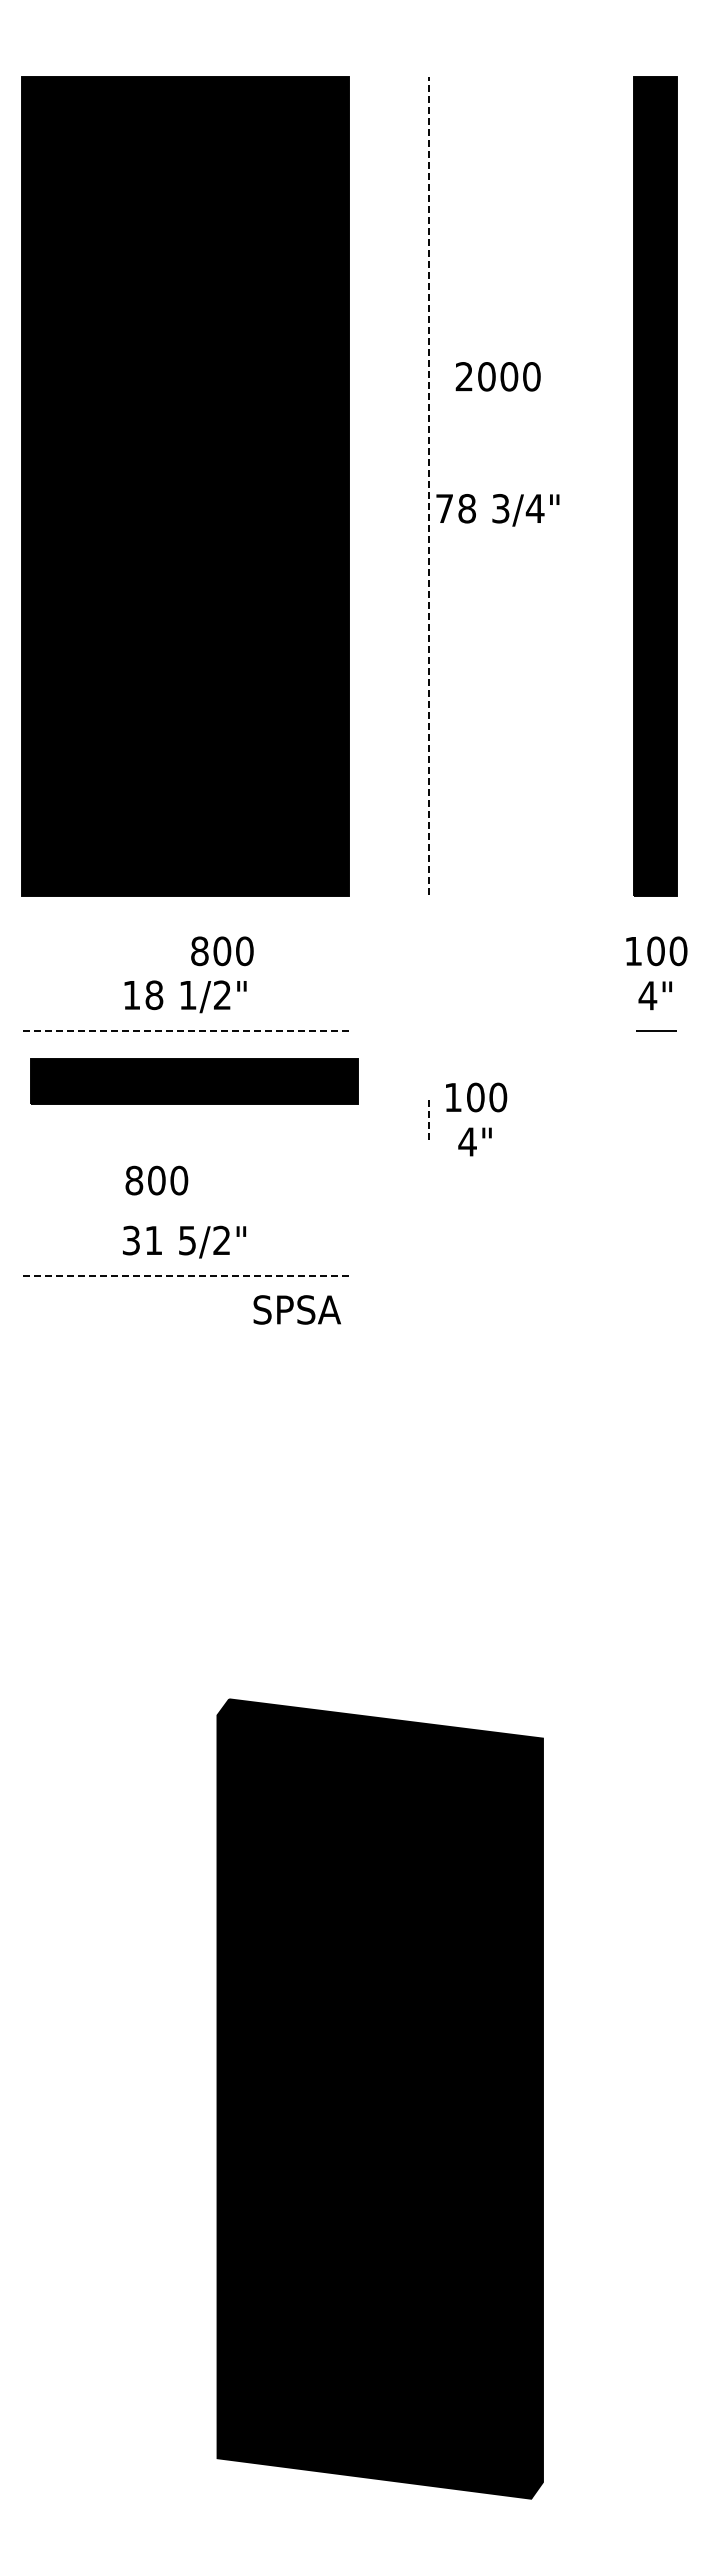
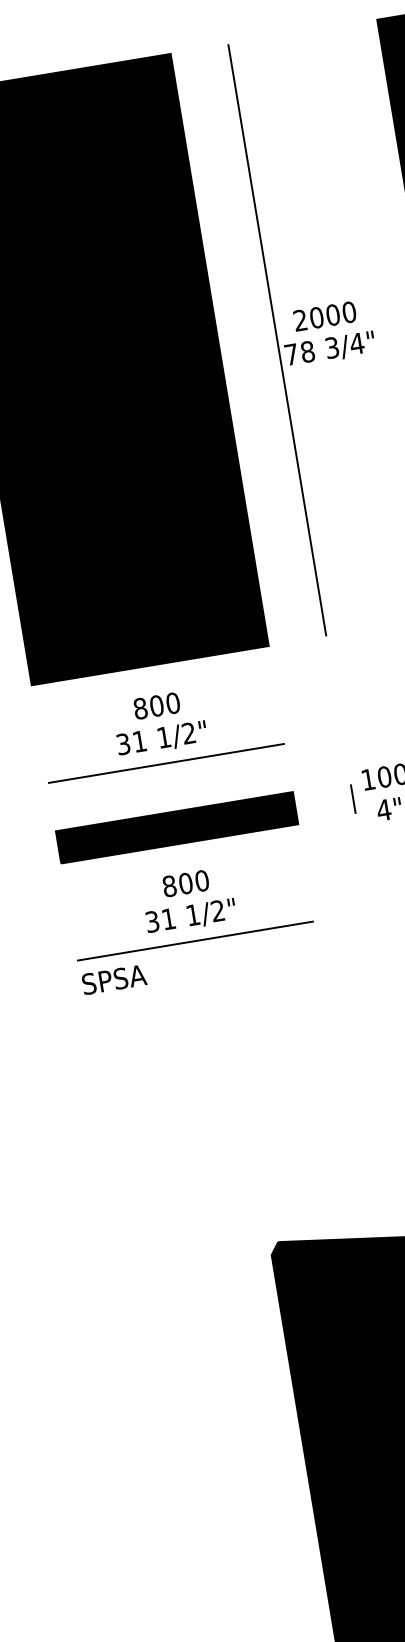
text: (497, 376) -> (324, 316), moved
line: (428, 485) -> (277, 339), dashed -> solid
text: (222, 951) -> (157, 706), moved
text: (143, 995) -> (131, 743), 18 -> 31
line: (185, 1030) -> (166, 763), dashed -> solid
part: (194, 1081) -> (177, 827), moved
line: (428, 1120) -> (353, 799), dashed -> solid
text: (156, 1180) -> (185, 883), moved
text: (187, 1240) -> (193, 915), 5/2" -> 1/2"
line: (184, 1276) -> (195, 941), dashed -> solid
text: (296, 1309) -> (113, 979), moved

